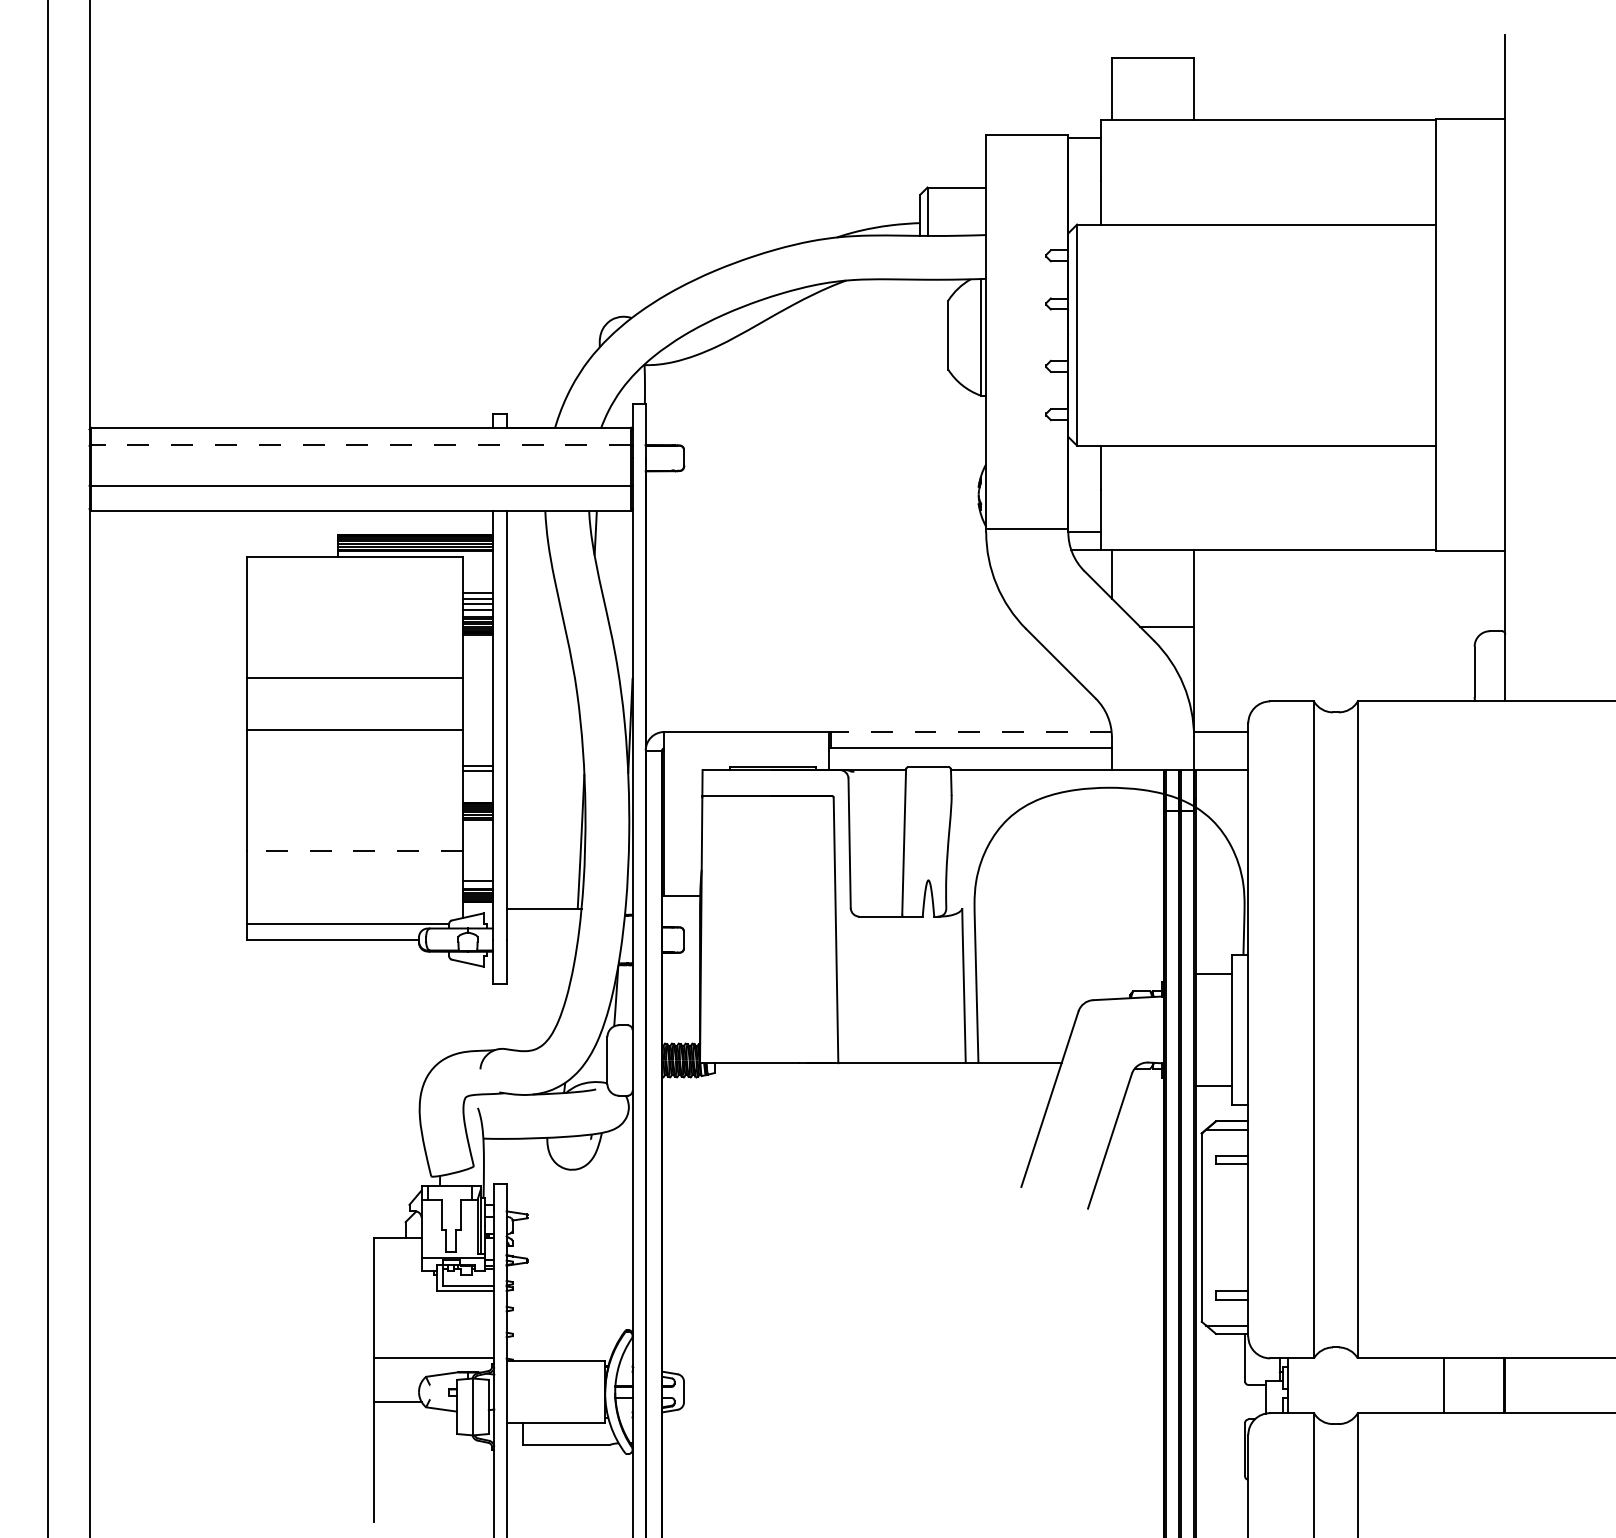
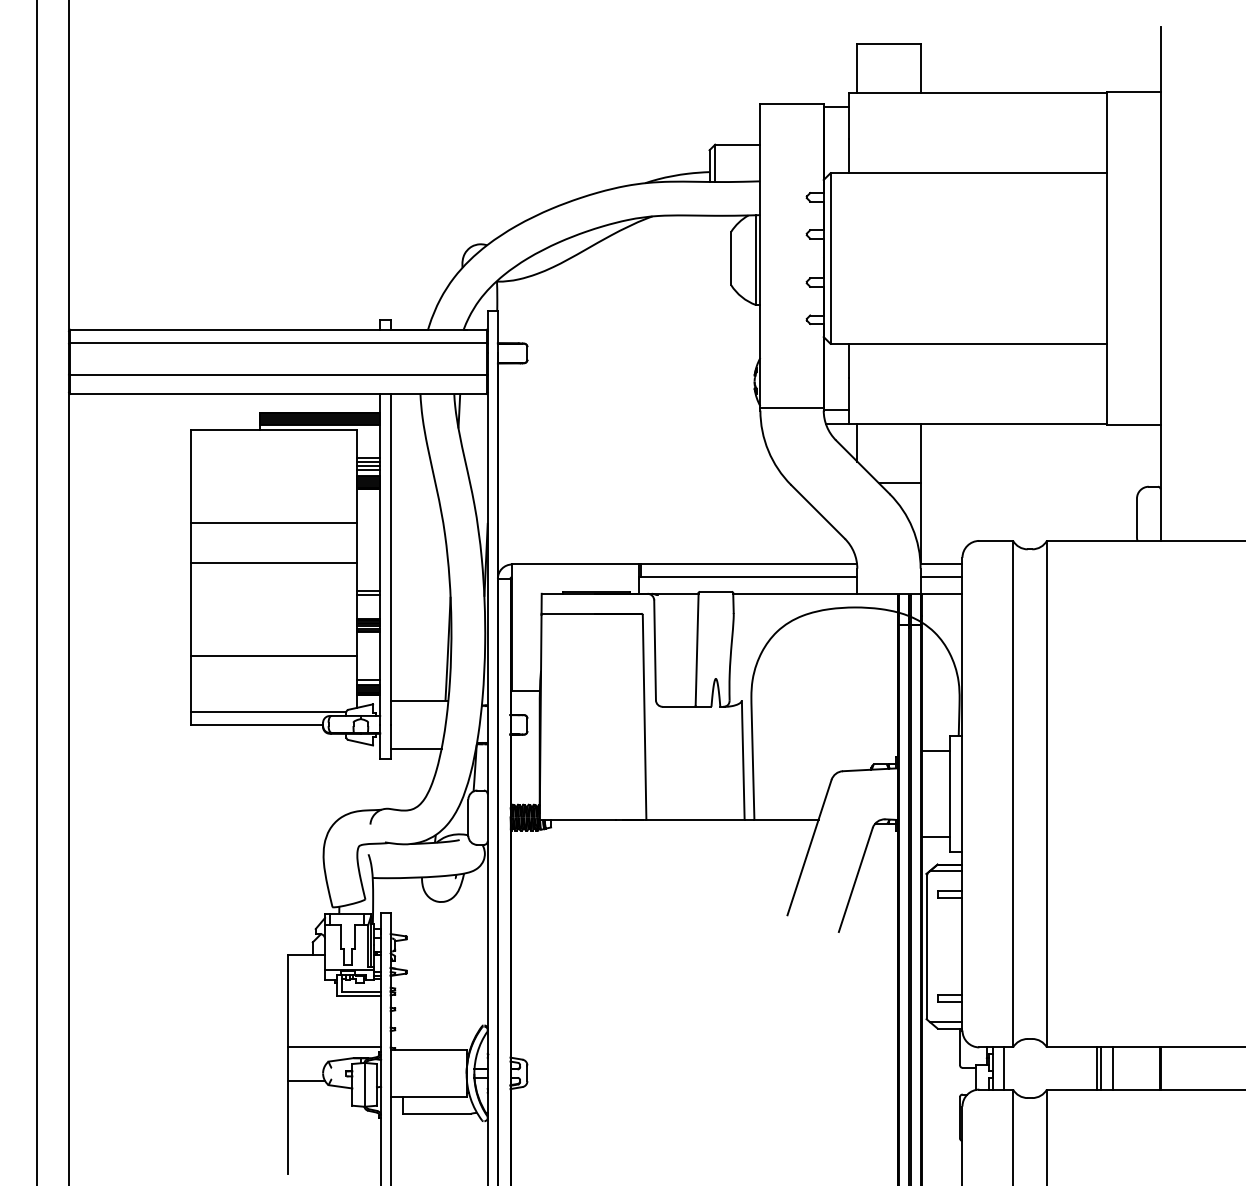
line: (360, 444) -> (277, 342), dashed -> solid
line: (970, 732) -> (748, 564), dashed -> solid
line: (1221, 748) -> (941, 577), added
line: (355, 850) -> (274, 655), dashed -> solid
line: (539, 970) -> (415, 748), added
line: (1301, 1385) -> (1003, 1068), added
line: (1422, 1385) -> (1096, 1068), added
line: (1428, 1385) -> (1101, 1068), added

